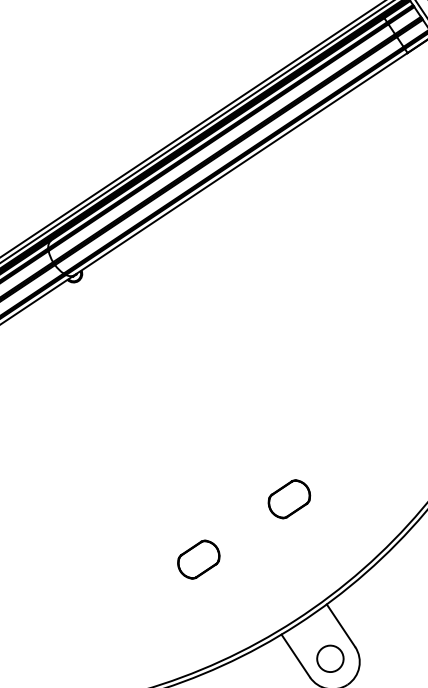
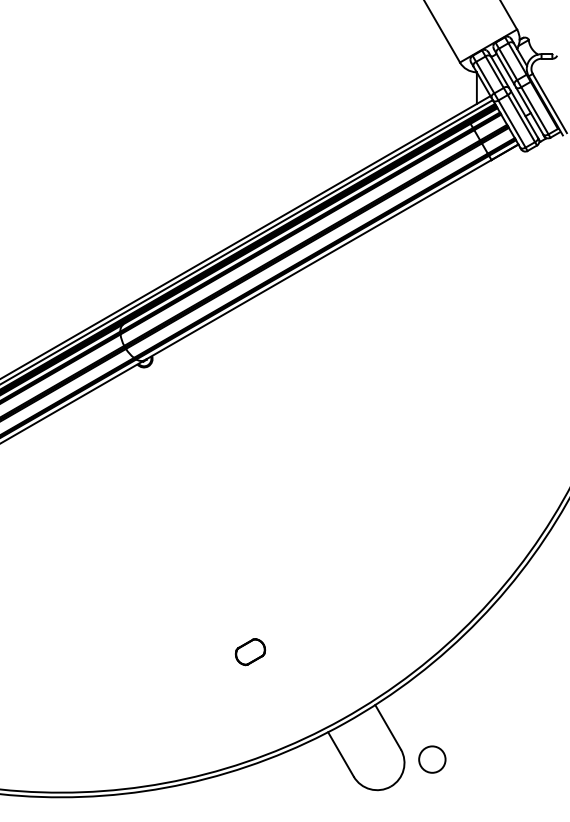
part: (289, 499) -> (344, 597), removed
part: (198, 559) -> (250, 651), size x0.7
circle: (330, 658) -> (432, 759), moved

